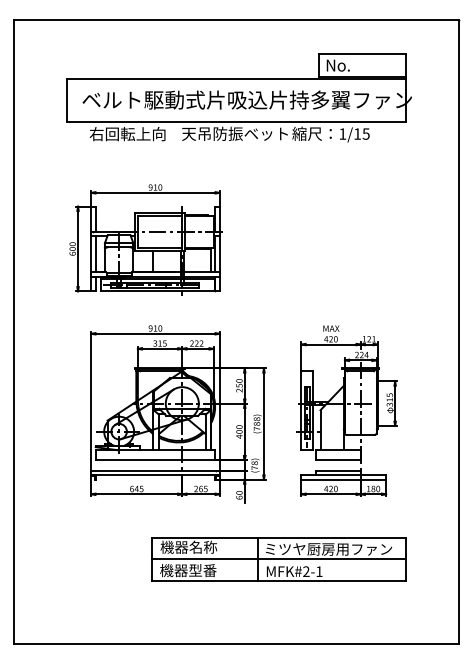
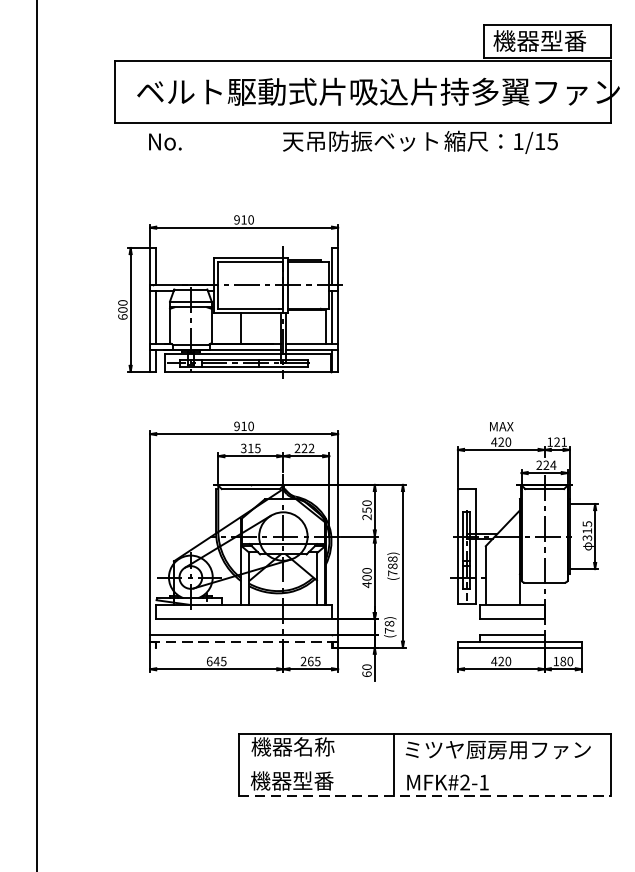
text: (356, 65) -> (538, 41), No. -> 機器型番
text: (127, 134) -> (203, 142), 右回転上向 -> No.
line: (156, 475) -> (245, 641), solid -> dashed
line: (278, 559) -> (424, 764), removed
line: (278, 580) -> (424, 795), solid -> dashed

